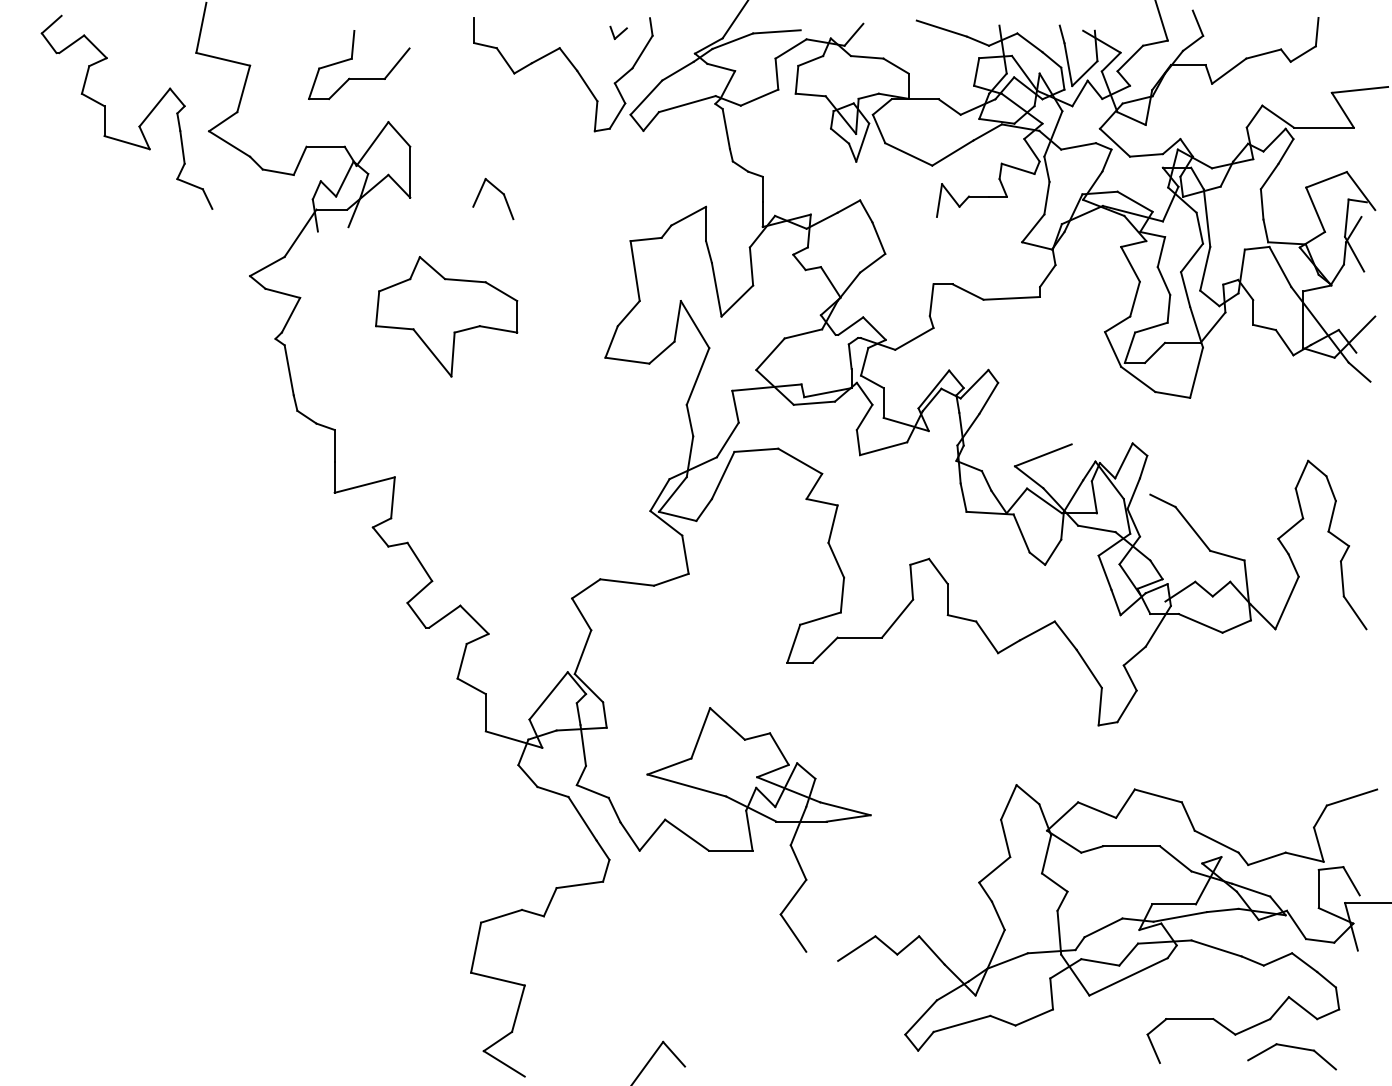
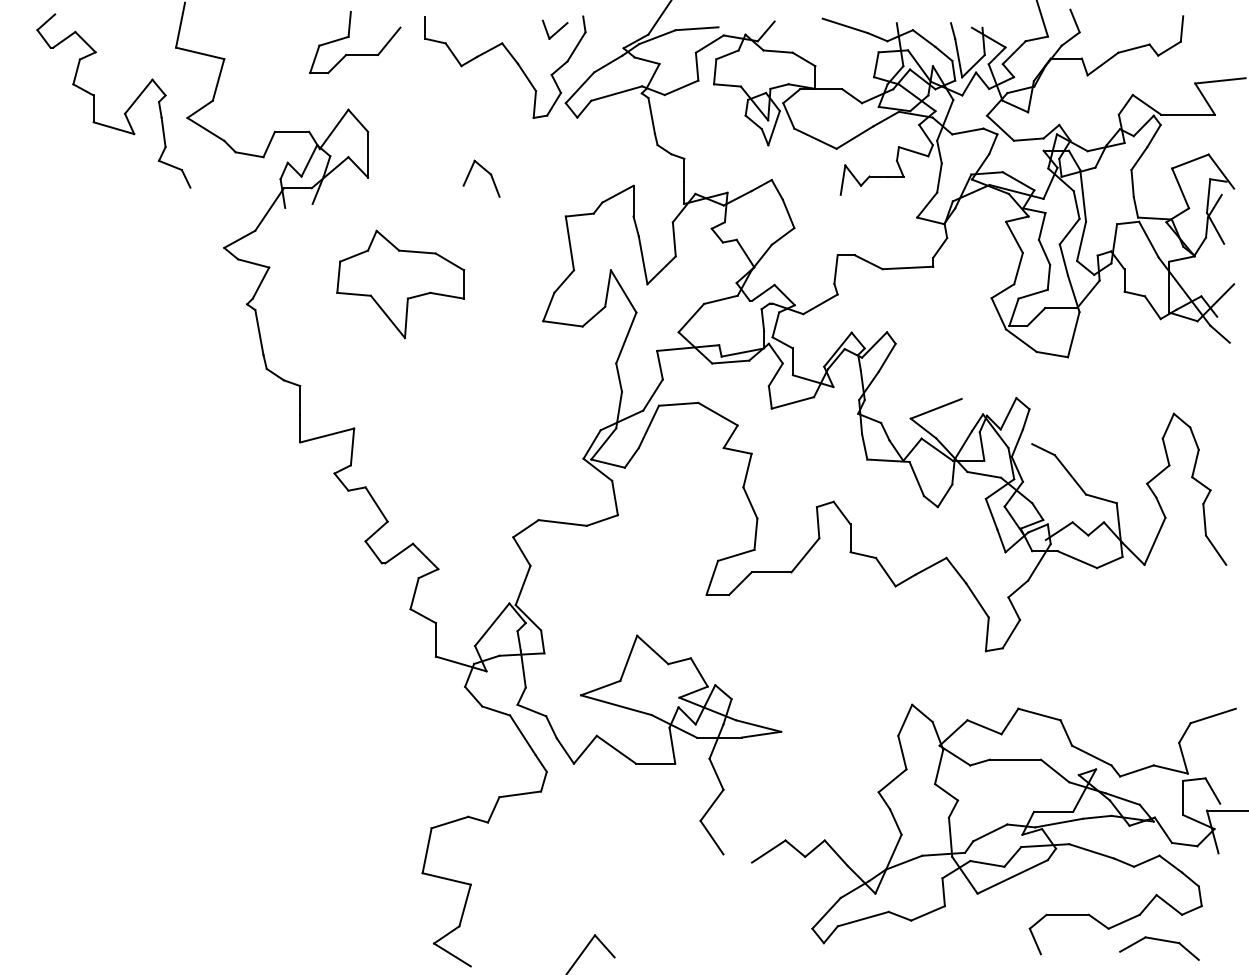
part: (618, 32) -> (554, 29), size x1.67
part: (352, 59) -> (349, 37), moved
part: (497, 190) -> (485, 171), moved

